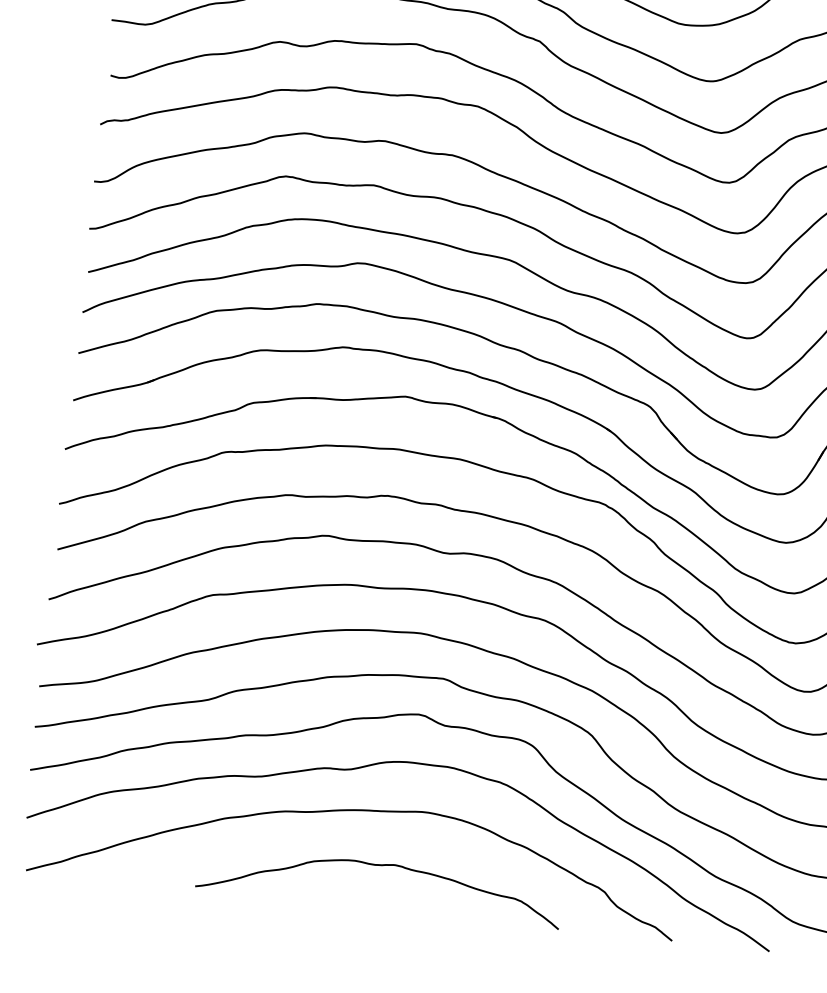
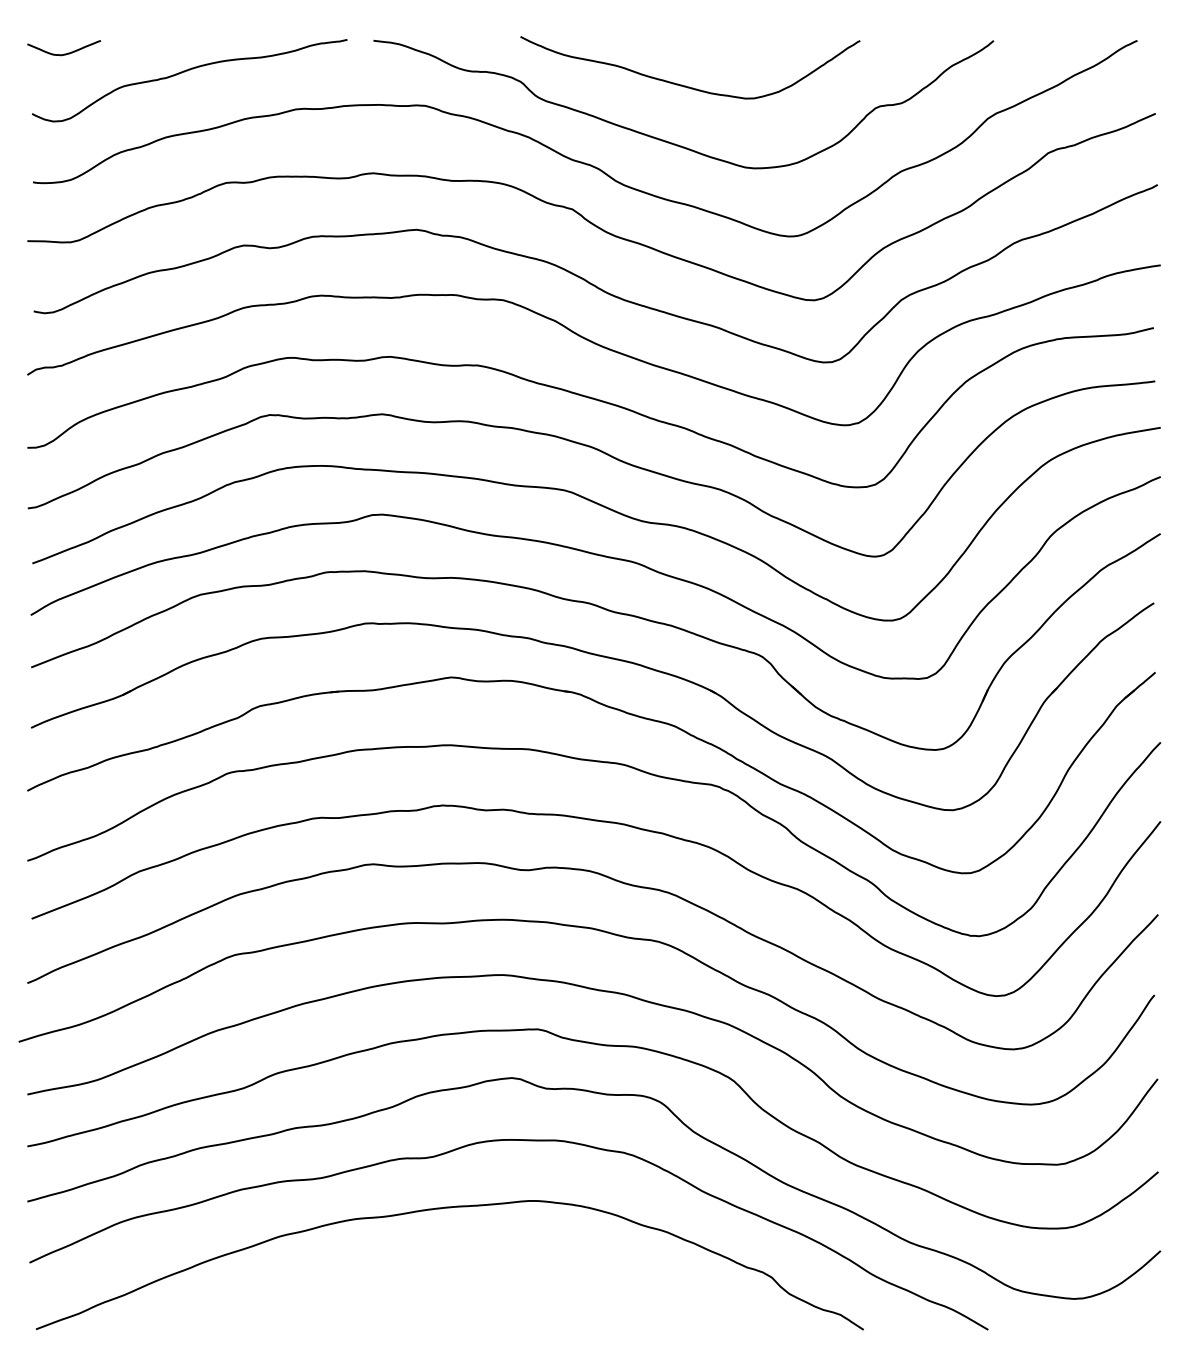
curve: (377, 866) -> (480, 1275), removed

